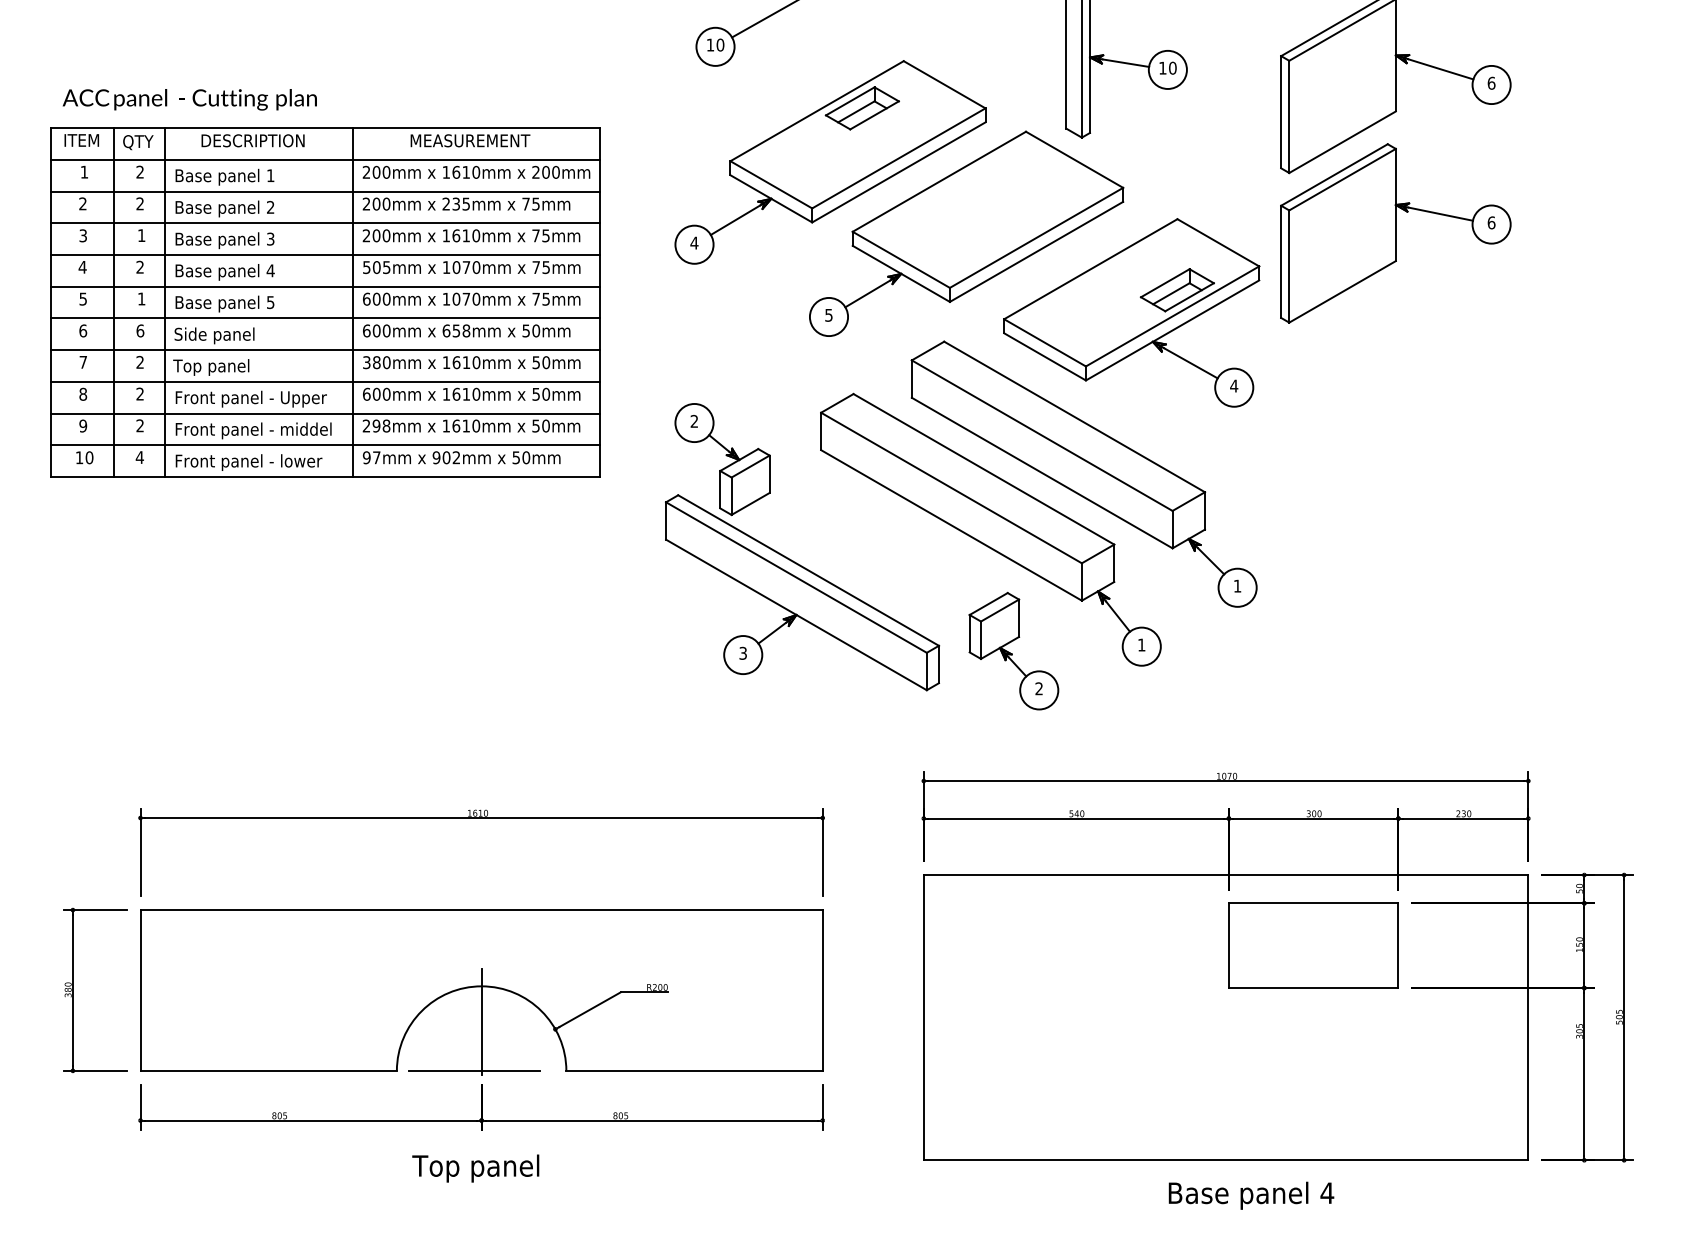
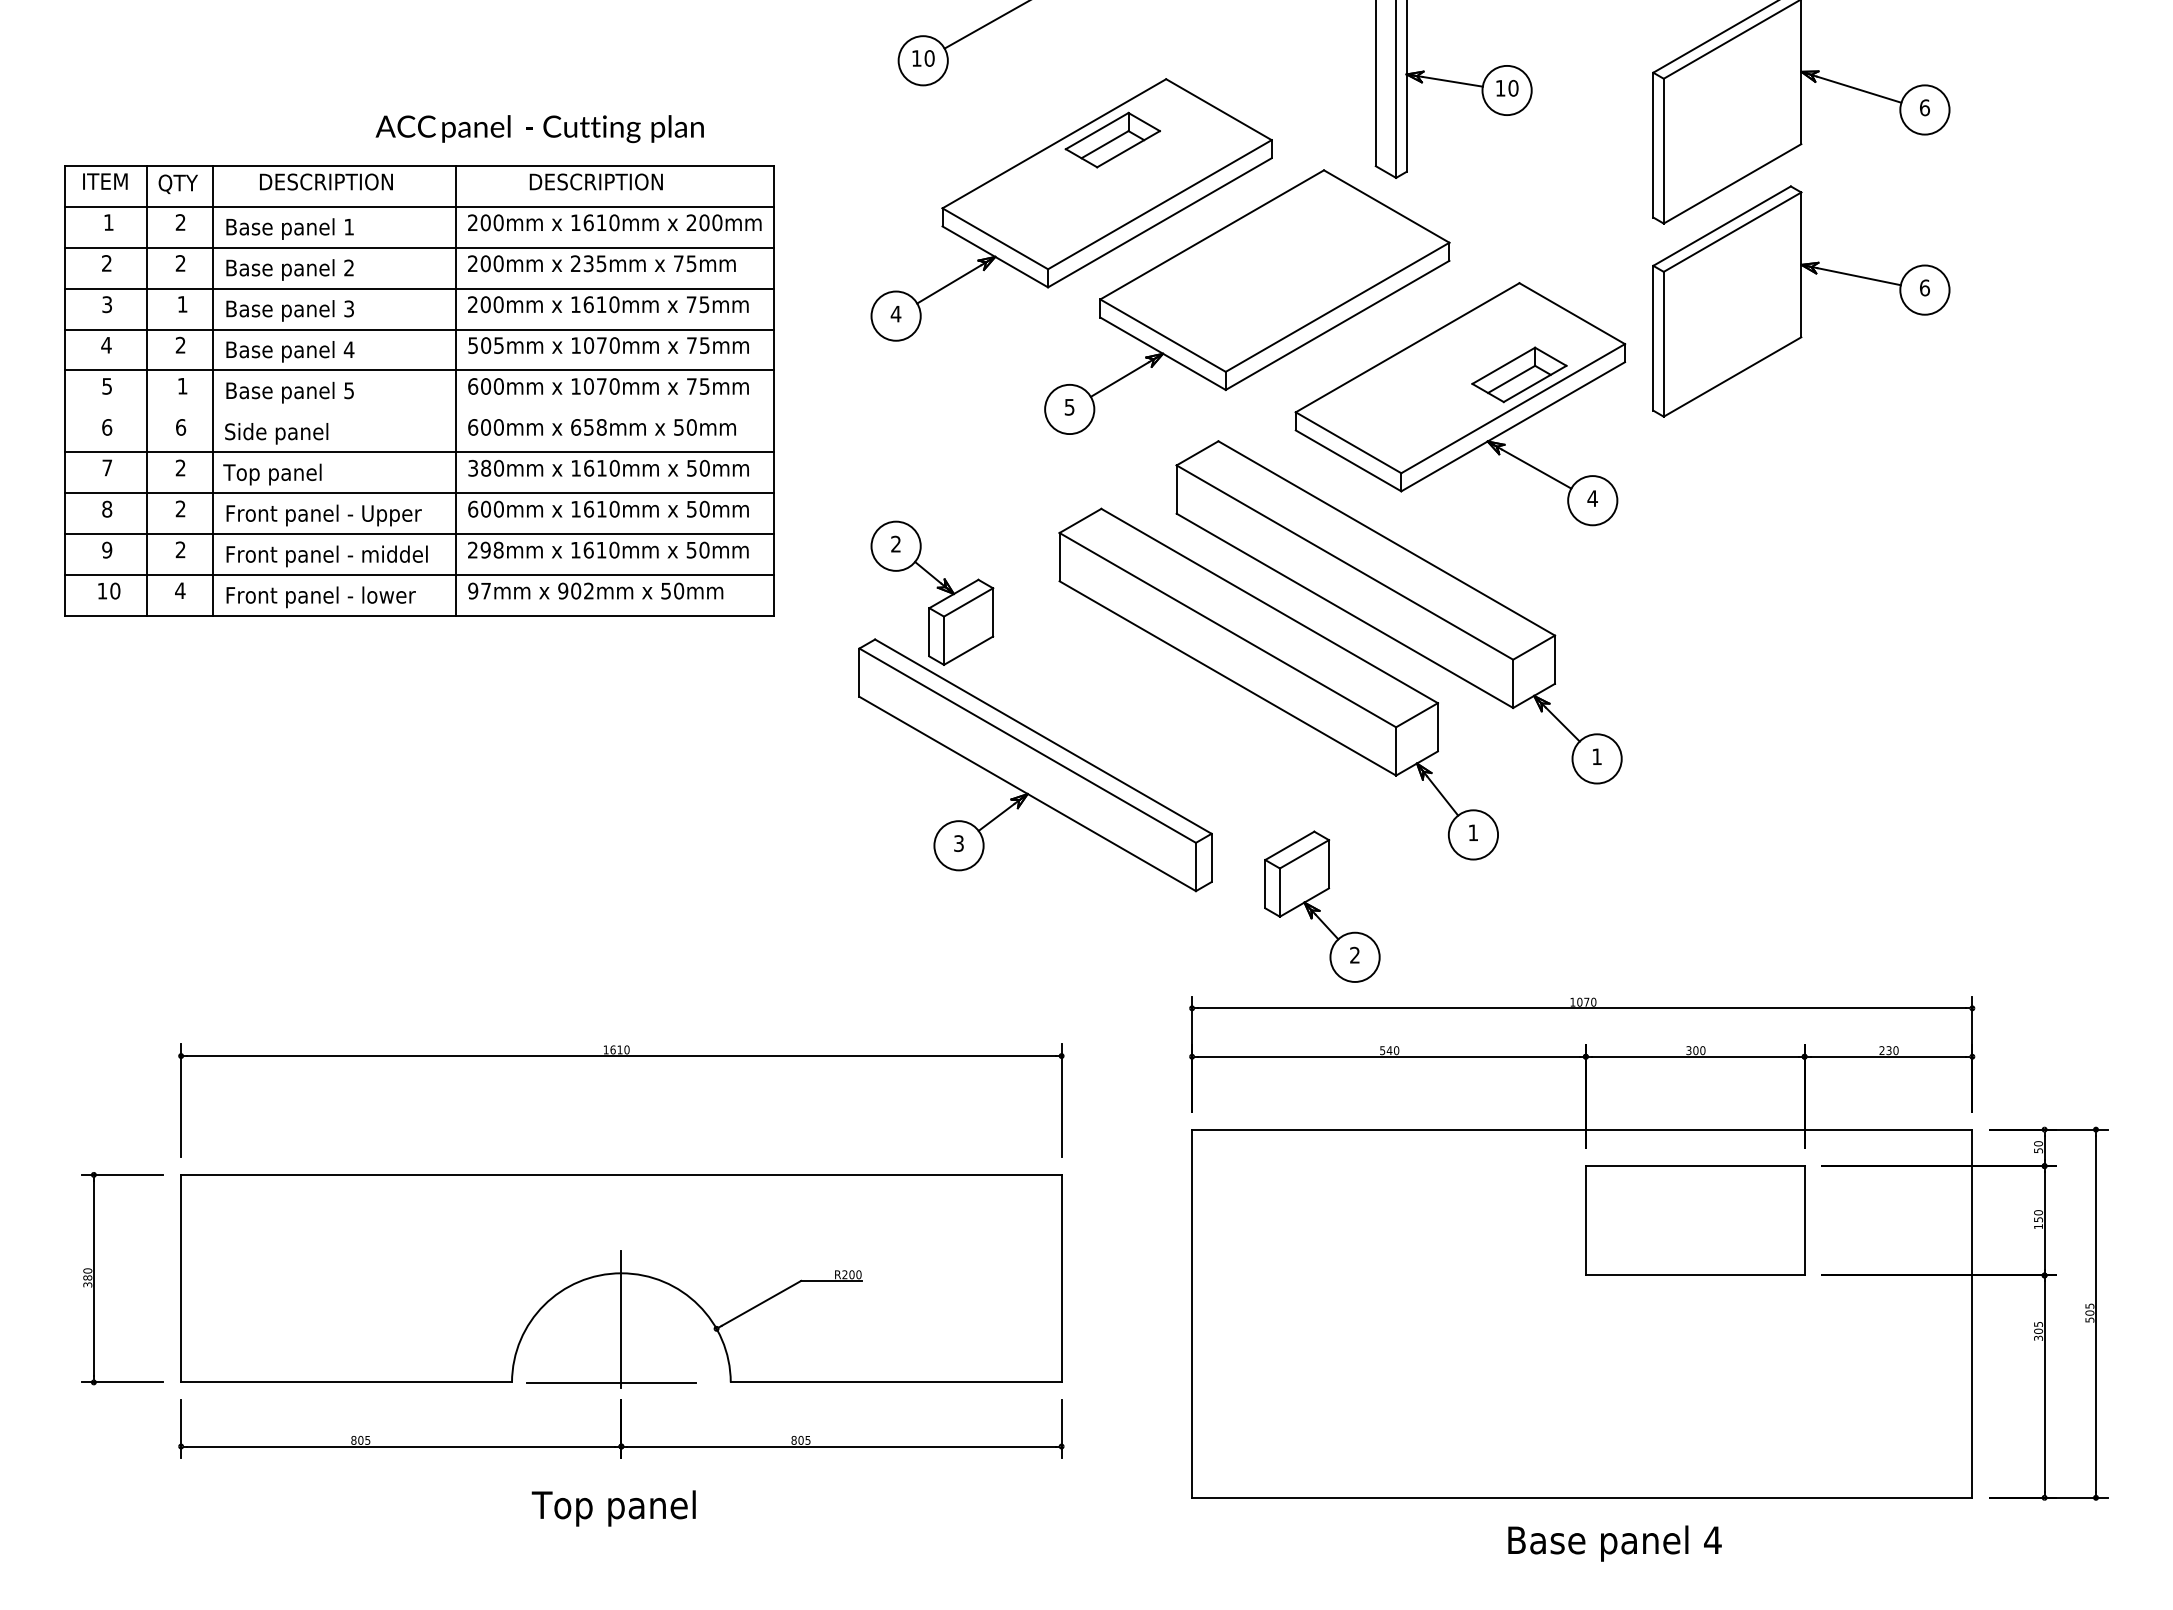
text: (189, 100) -> (539, 129), moved
text: (470, 140) -> (607, 181), MEASUREMENT -> DESCRIPTION
line: (325, 318) -> (419, 411), removed
part: (1014, 651) -> (1322, 906), moved

